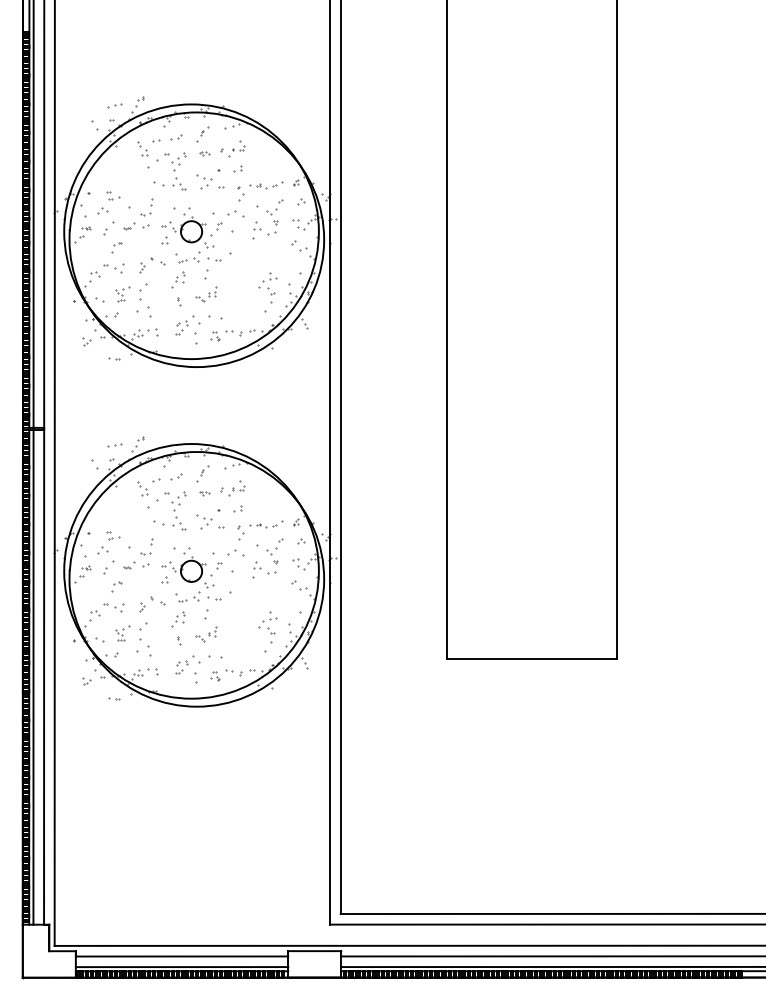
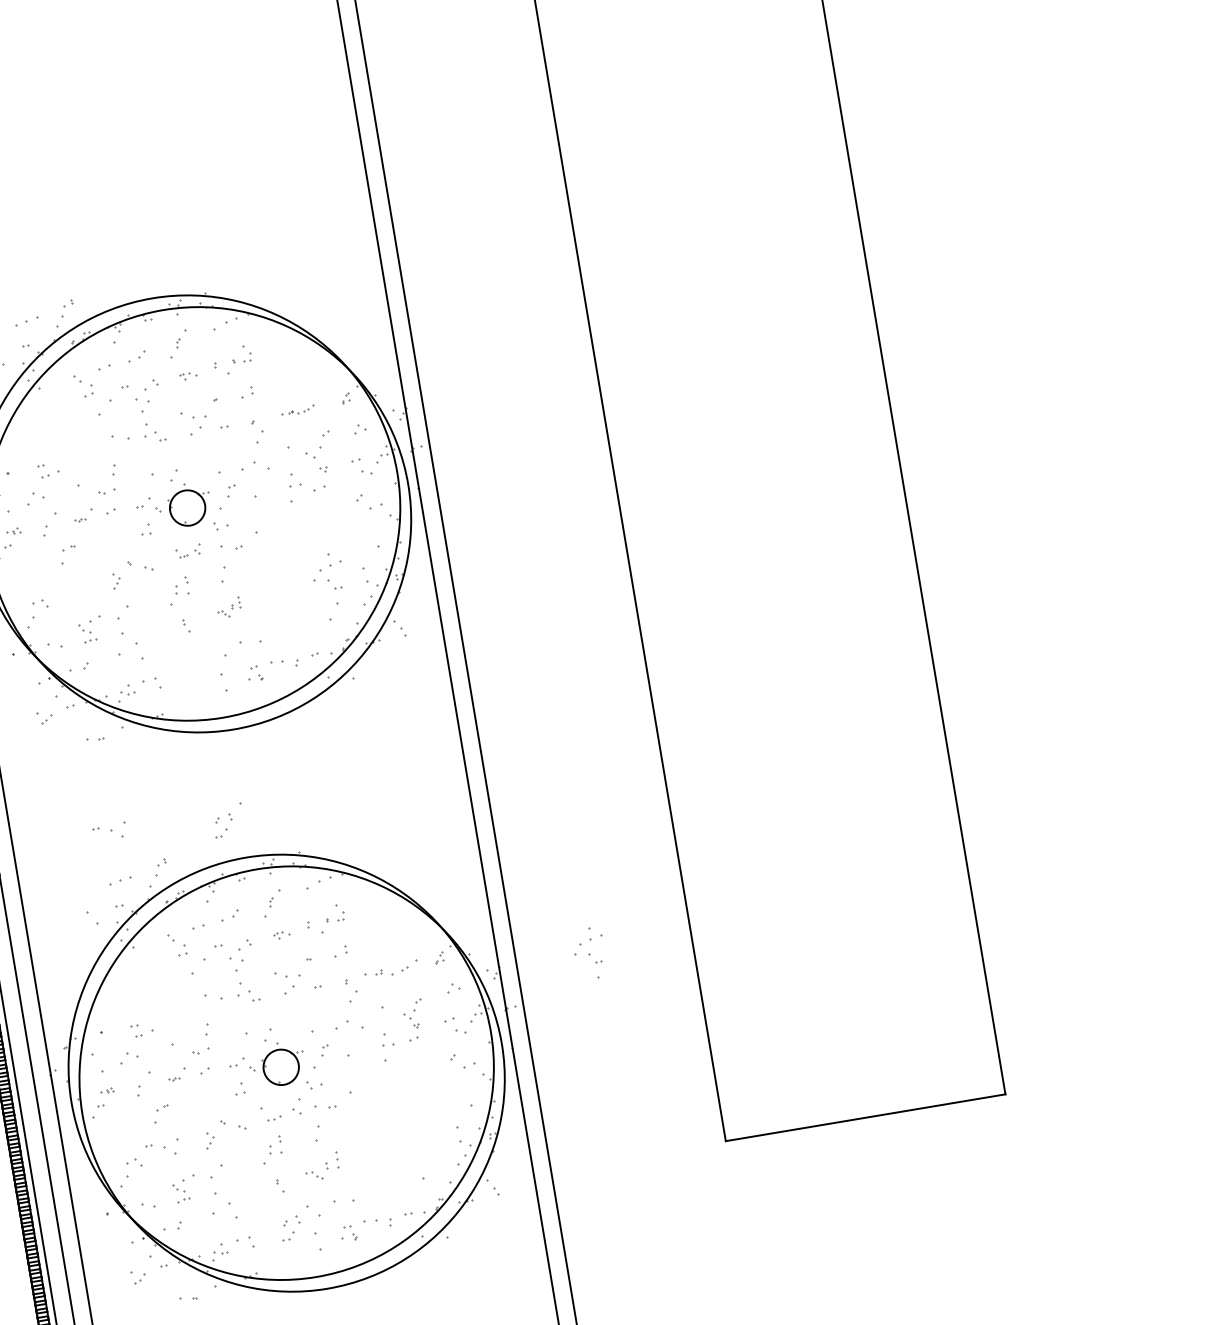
part: (266, 185) -> (298, 411), size x0.6
part: (187, 257) -> (188, 551), size x0.6
part: (113, 268) -> (109, 832), moved
part: (206, 294) -> (229, 607), size x0.7
part: (184, 325) -> (228, 820), moved
part: (274, 556) -> (413, 1020), size x0.7
part: (267, 627) -> (588, 953), moved

